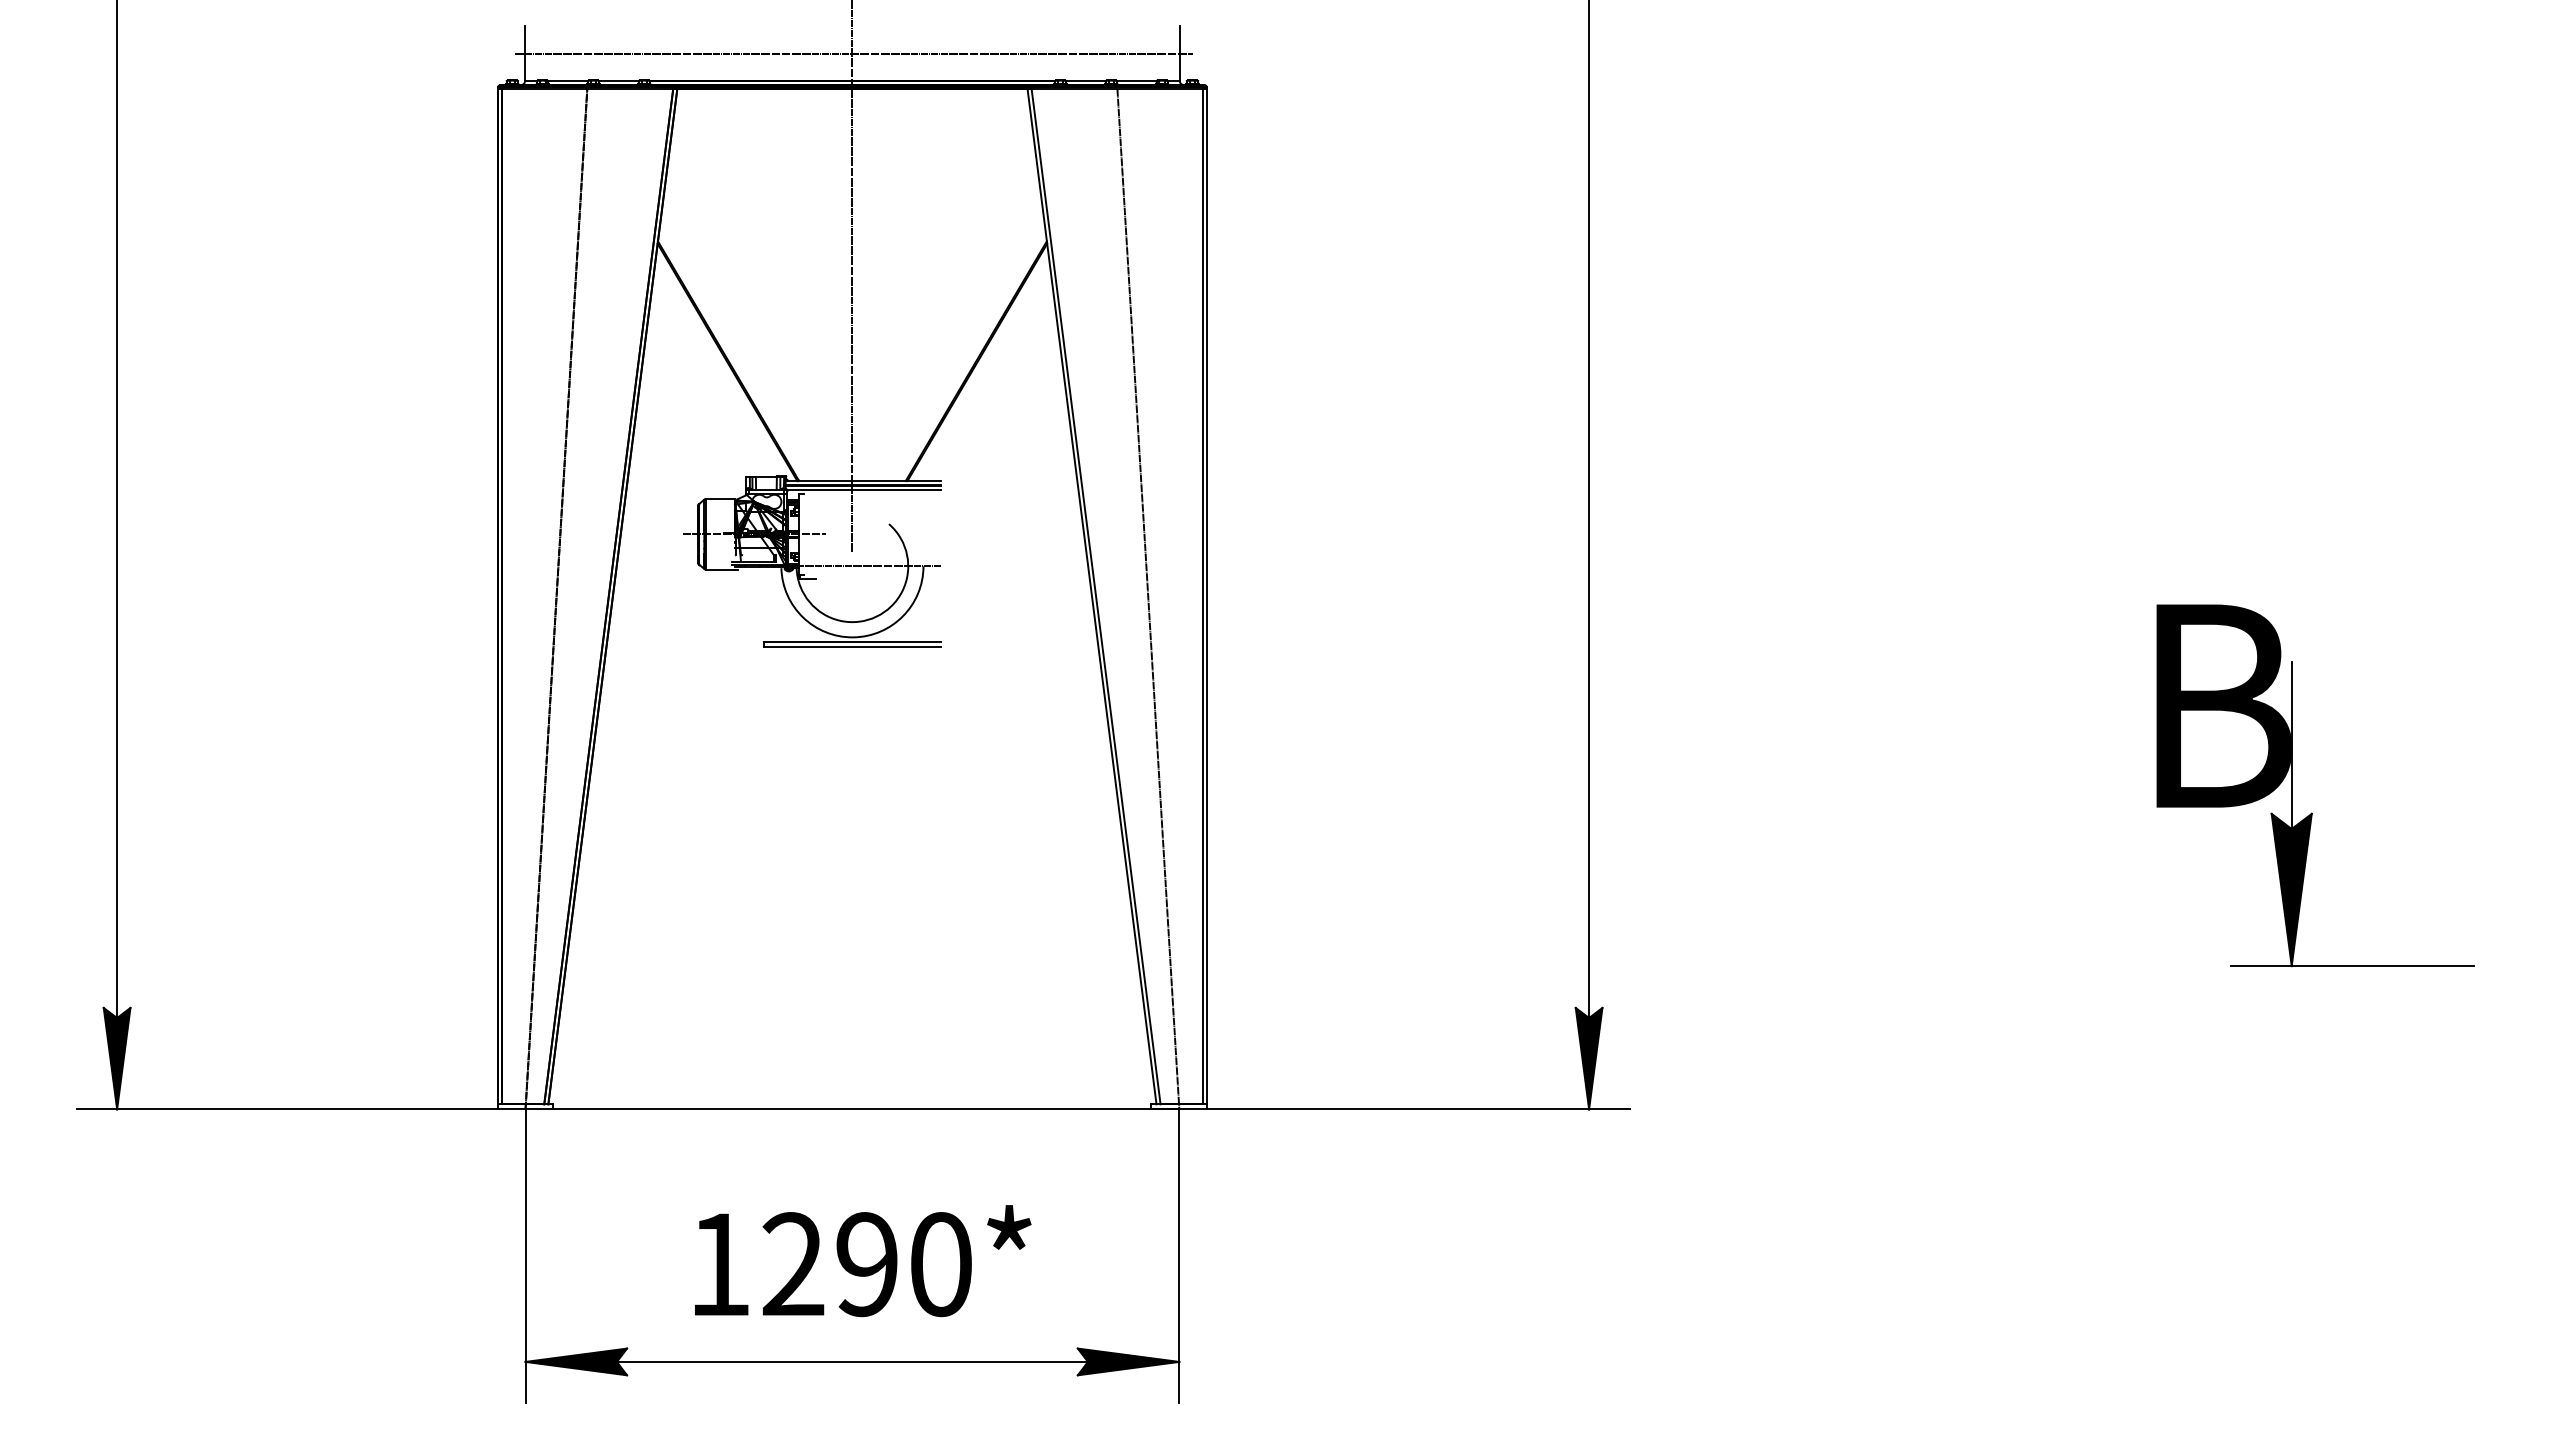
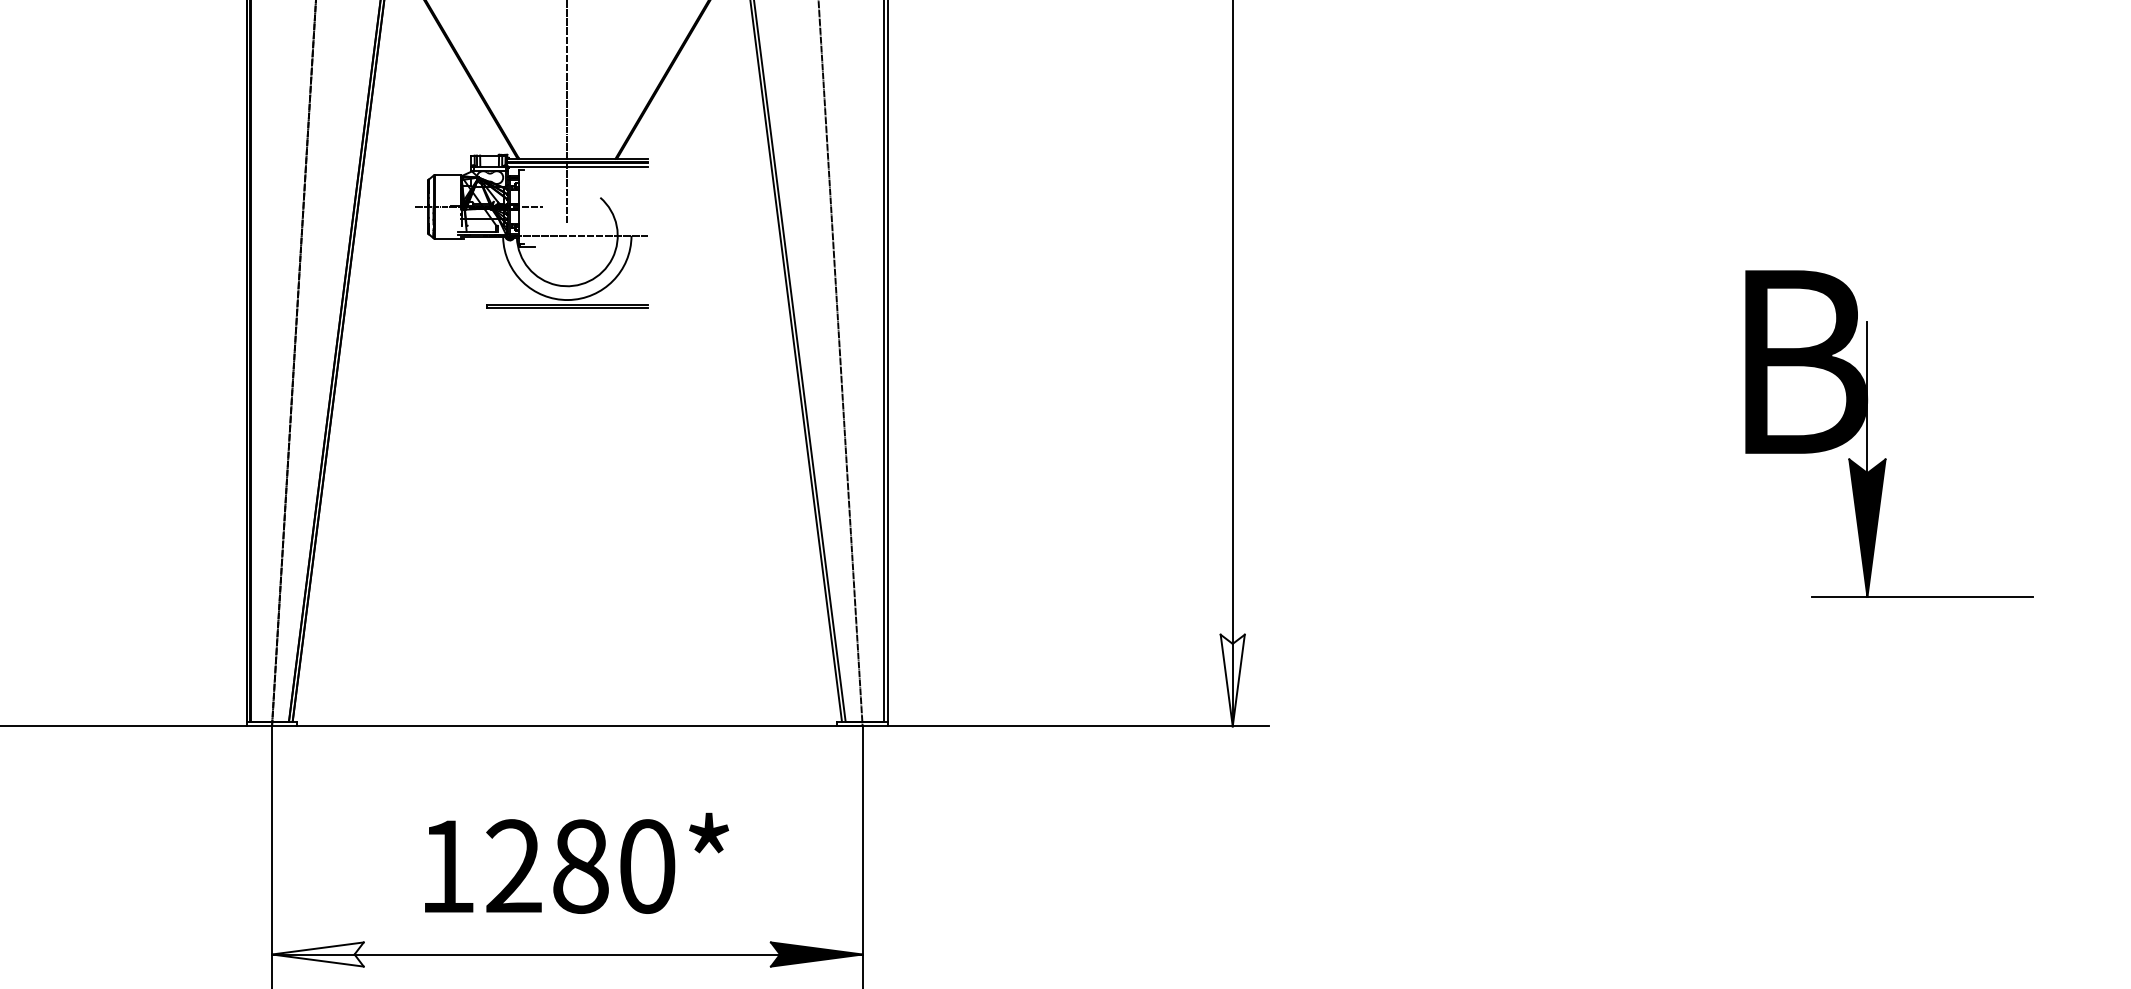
fill: (1588, 1058) -> (1232, 680), removed
text: (867, 1264) -> (580, 866), 1290* -> 1280*
fill: (576, 1361) -> (318, 954), removed

